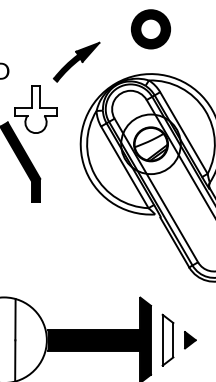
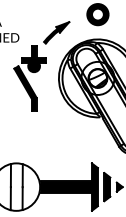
fill: (34, 110) -> (33, 59), added
fill: (168, 340) -> (107, 187), added

